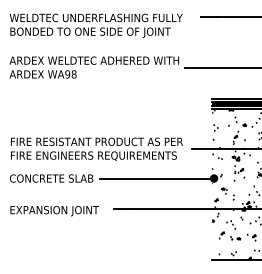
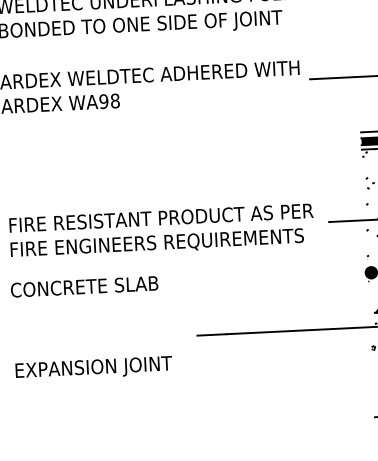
line: (156, 178) -> (269, 277), removed
text: (54, 211) -> (93, 369), moved

